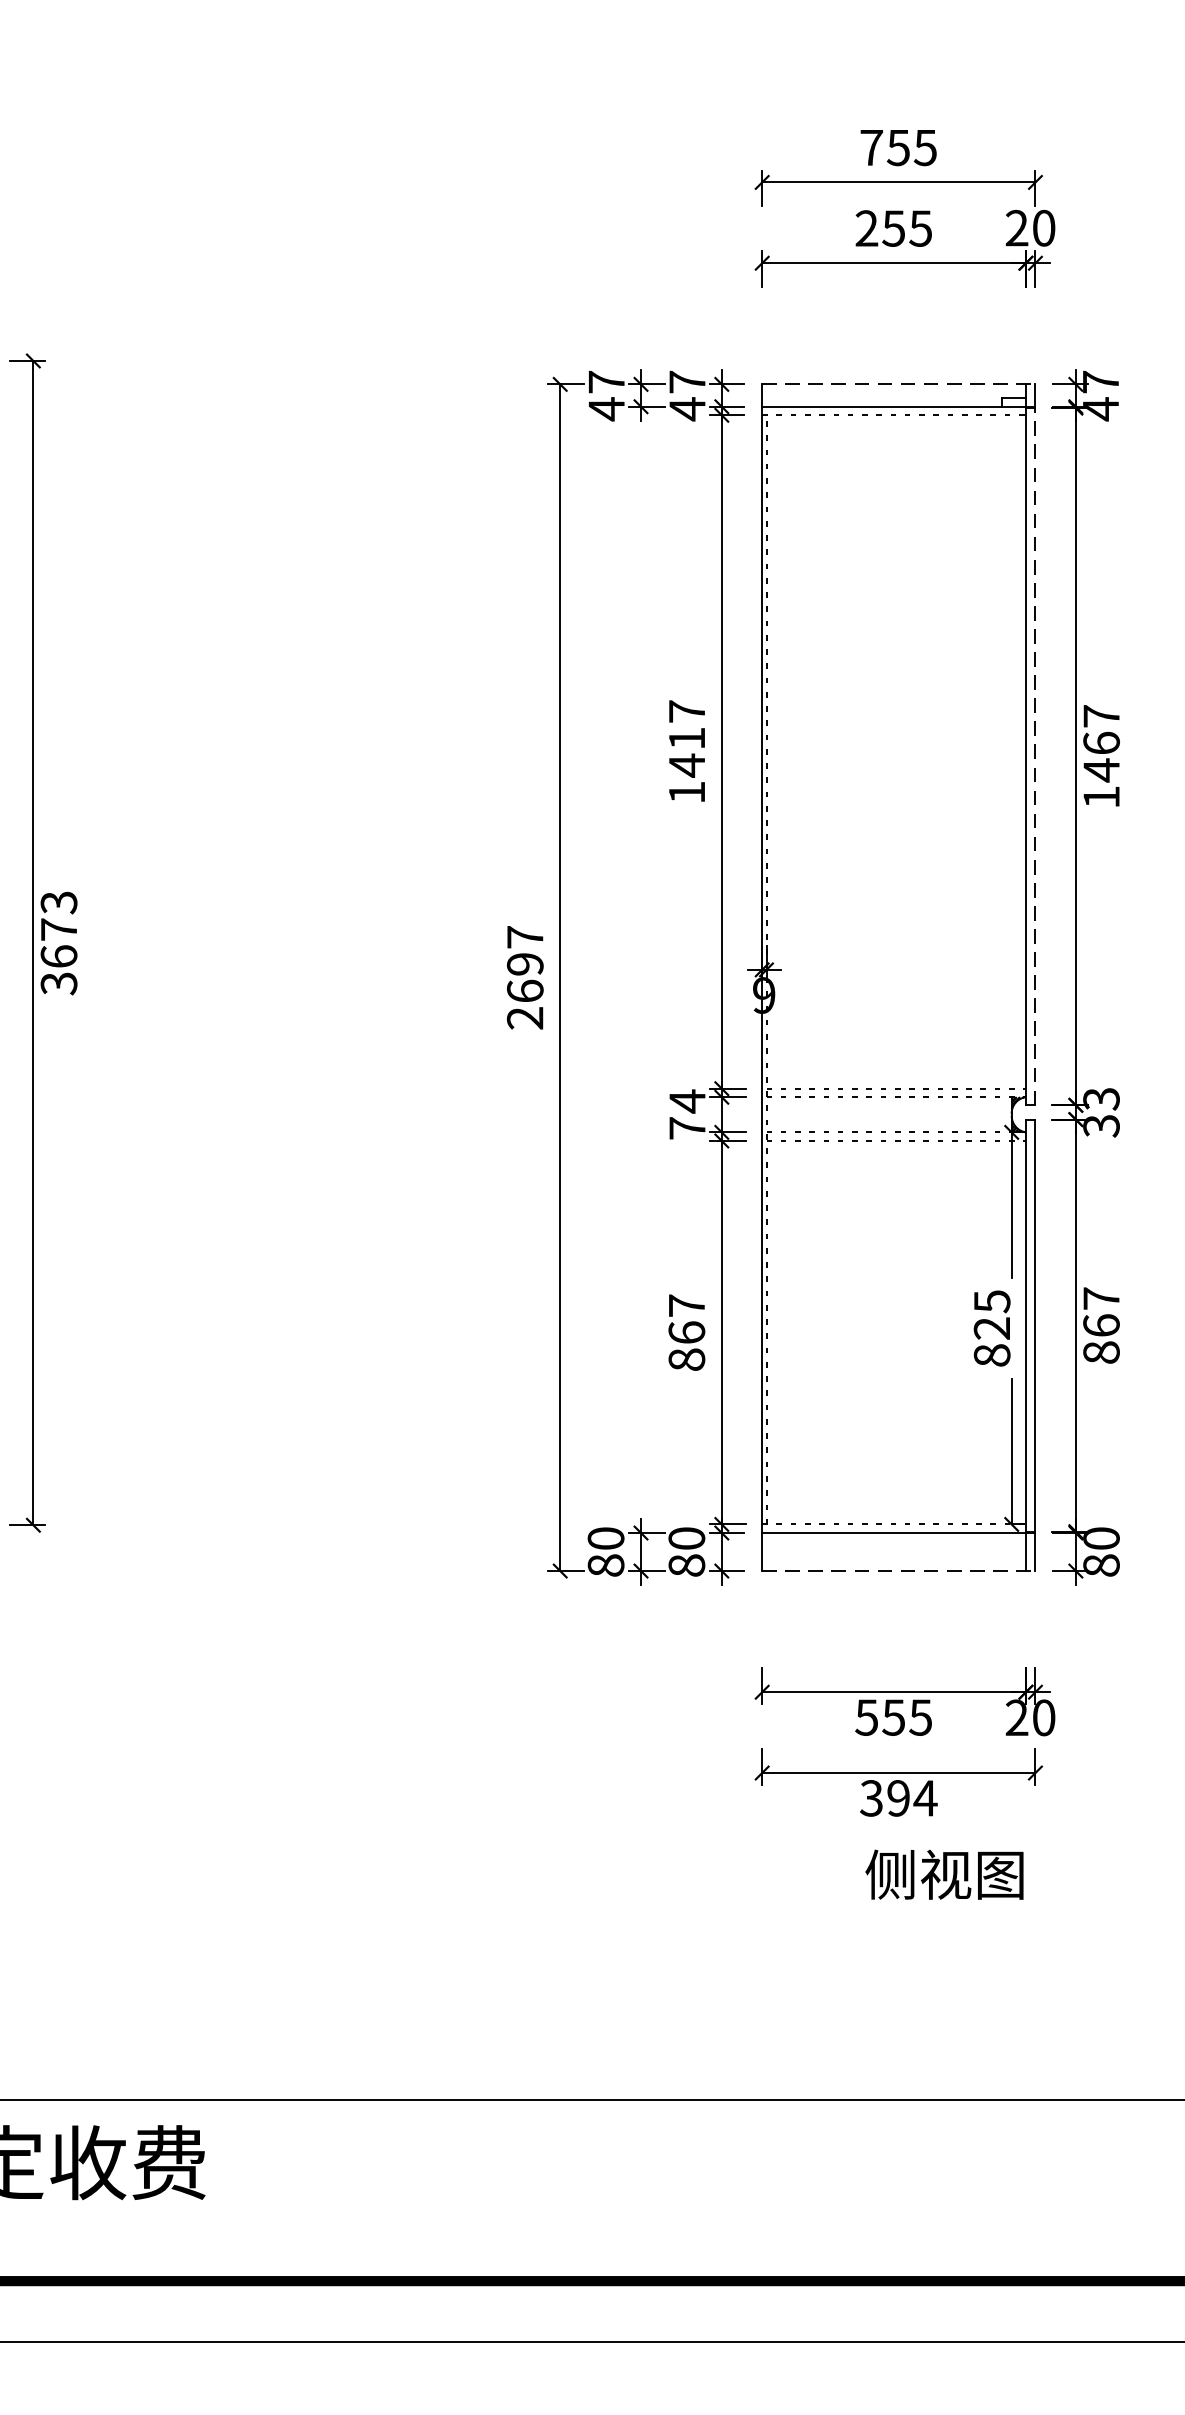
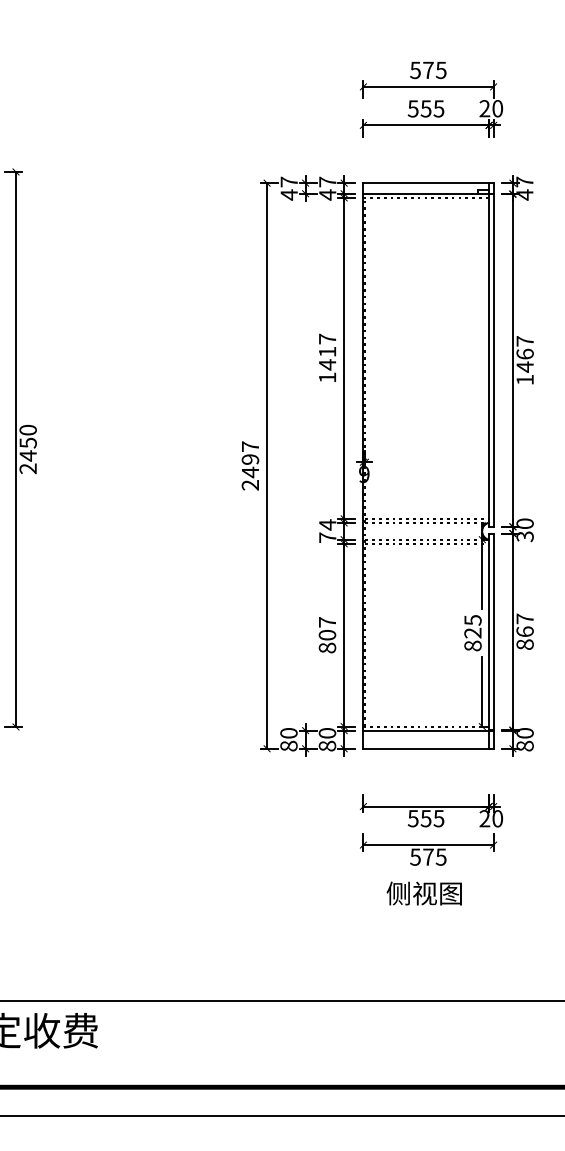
text: (884, 148) -> (421, 70), 755 -> 575
text: (865, 227) -> (412, 108), 255 -> 555
line: (900, 385) -> (429, 183), dashed -> solid
line: (1035, 756) -> (493, 360), dashed -> solid
text: (57, 943) -> (27, 449), 3673 -> 2450
text: (525, 991) -> (250, 472), 2697 -> 2497
text: (1100, 1098) -> (524, 523), 33 -> 30
text: (686, 1331) -> (327, 634), 867 -> 807
line: (900, 1570) -> (429, 748), dashed -> solid
text: (898, 1797) -> (428, 856), 394 -> 575
text: (942, 1874) -> (423, 893), moved

